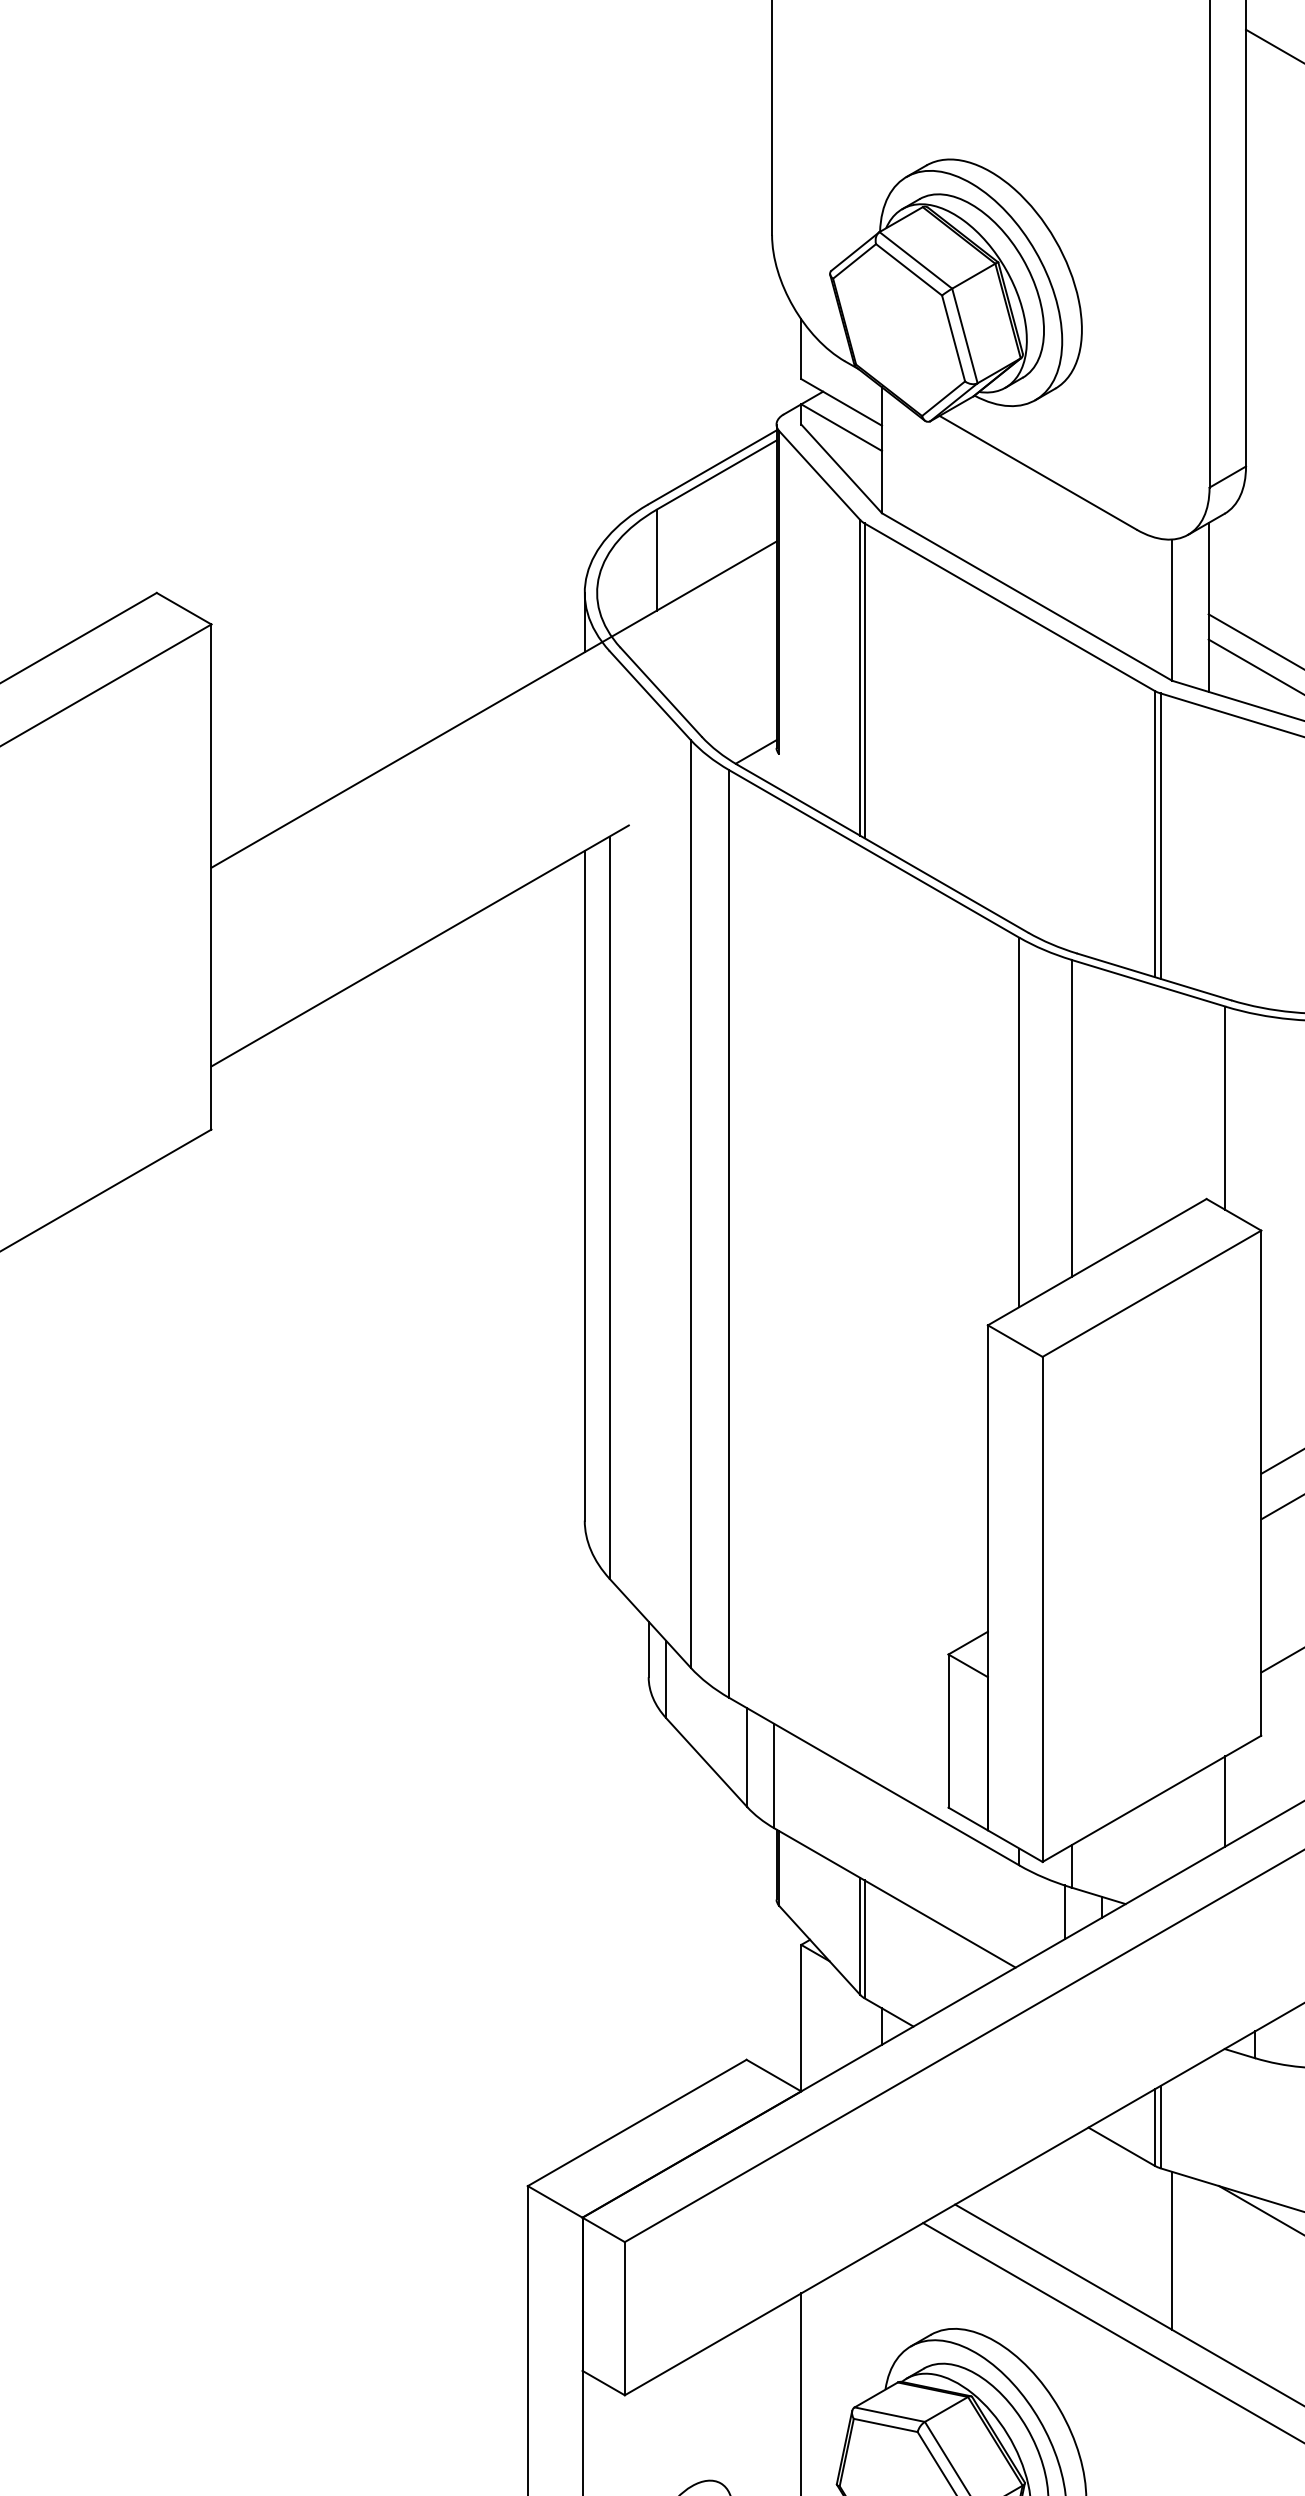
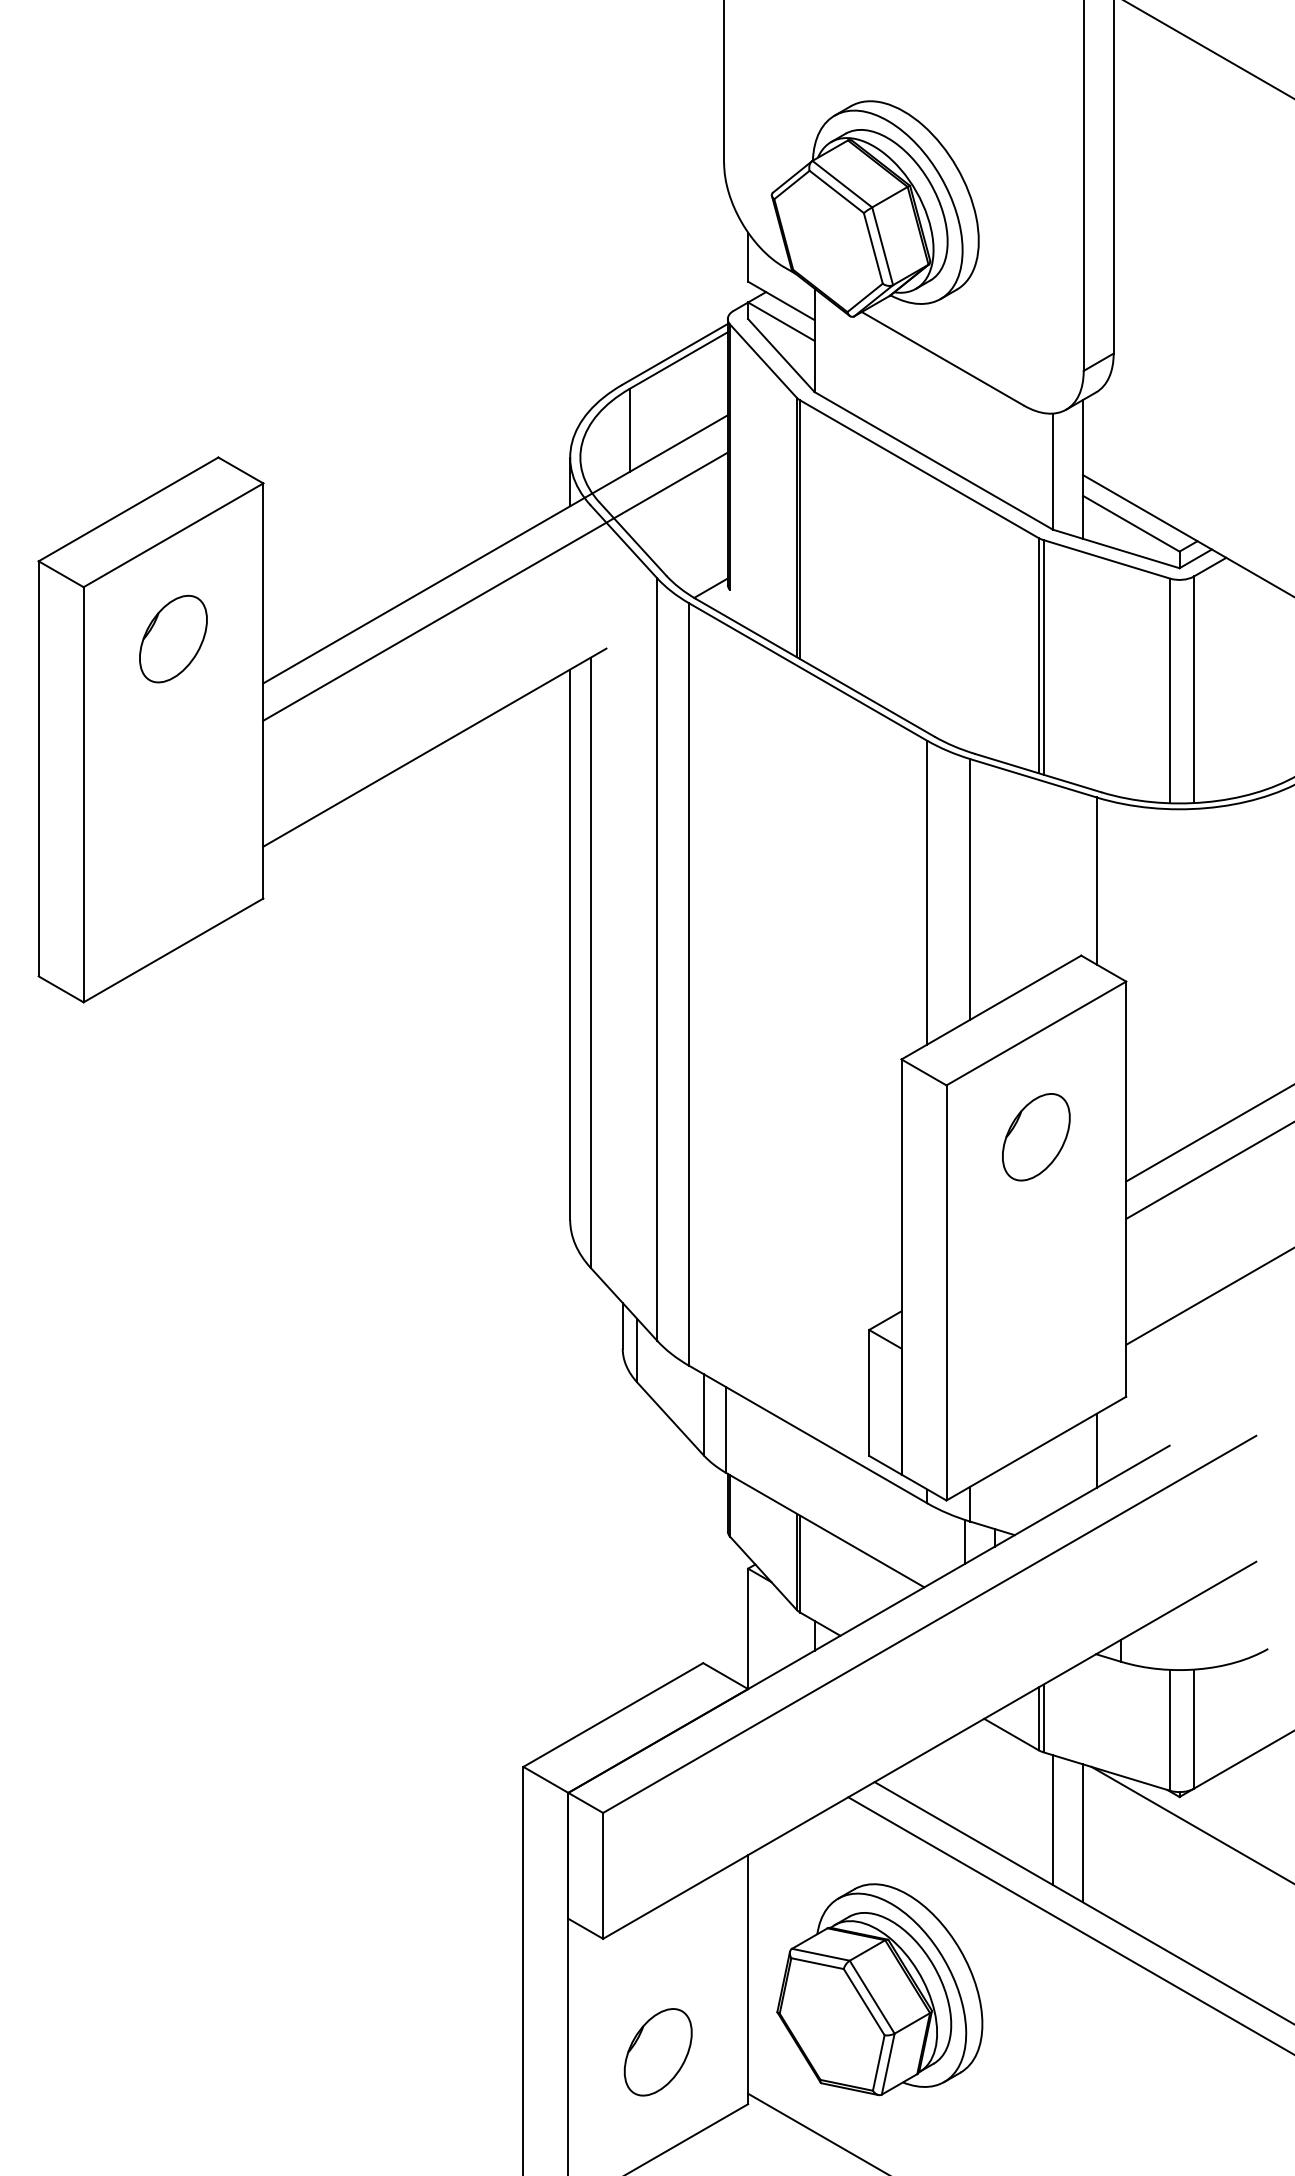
line: (493, 749) -> (495, 586), added
part: (102, 813) -> (173, 638), added
part: (1152, 1420) -> (1036, 1137), added
line: (1208, 2267) -> (1082, 1833), added

